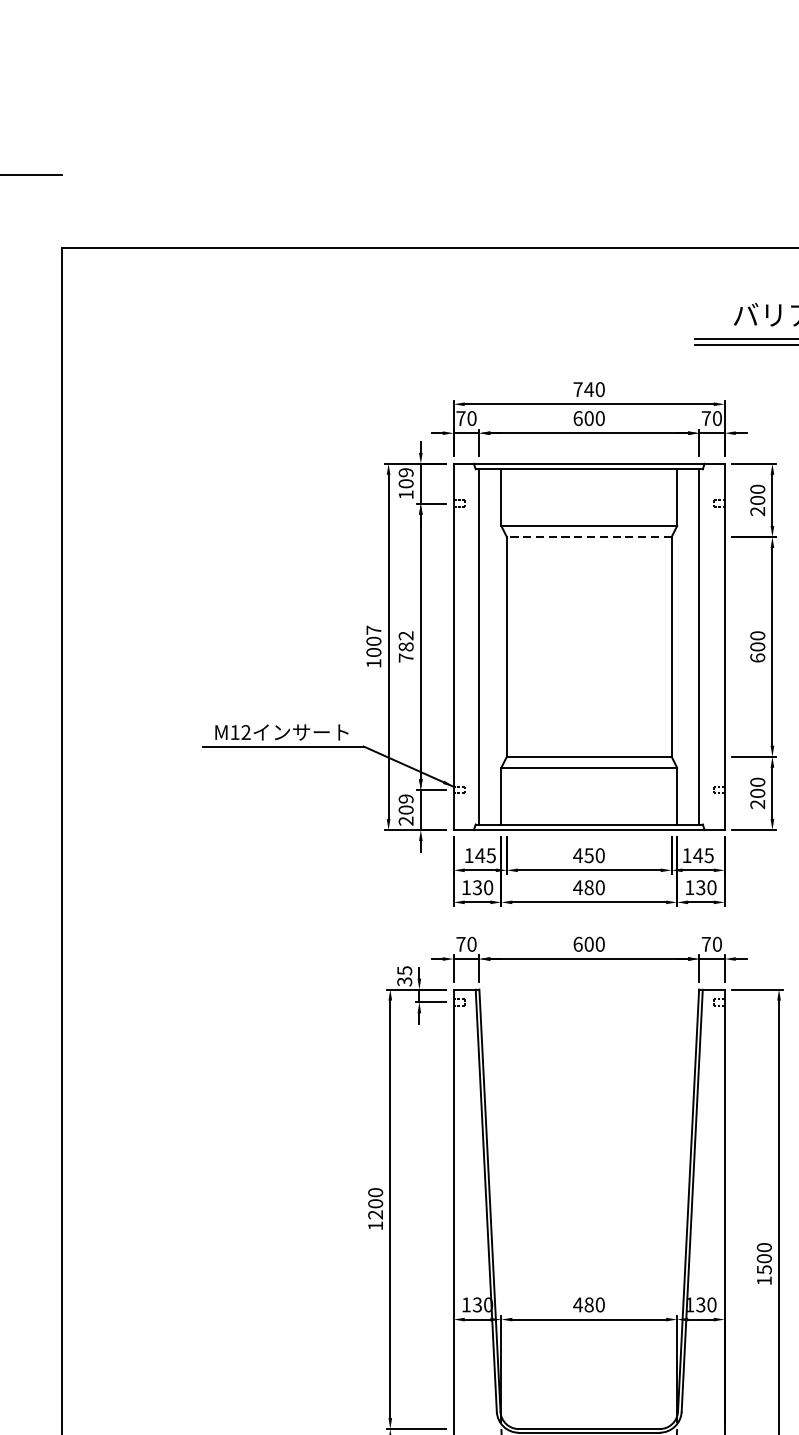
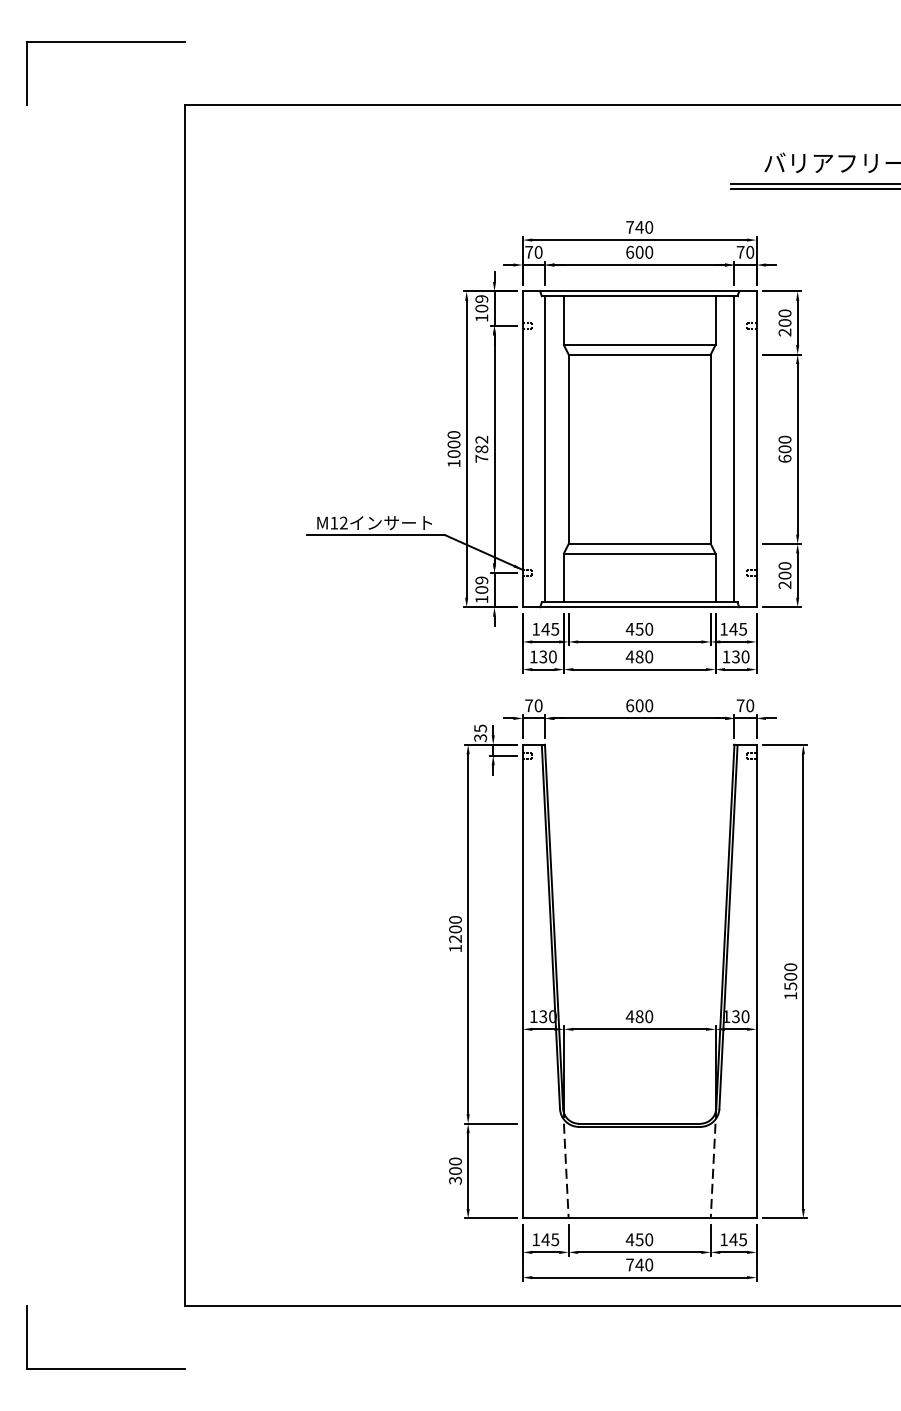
line: (589, 536) -> (639, 354), dashed -> solid
text: (373, 629) -> (453, 434), 1007 -> 1000
text: (405, 821) -> (481, 599), 209 -> 109

